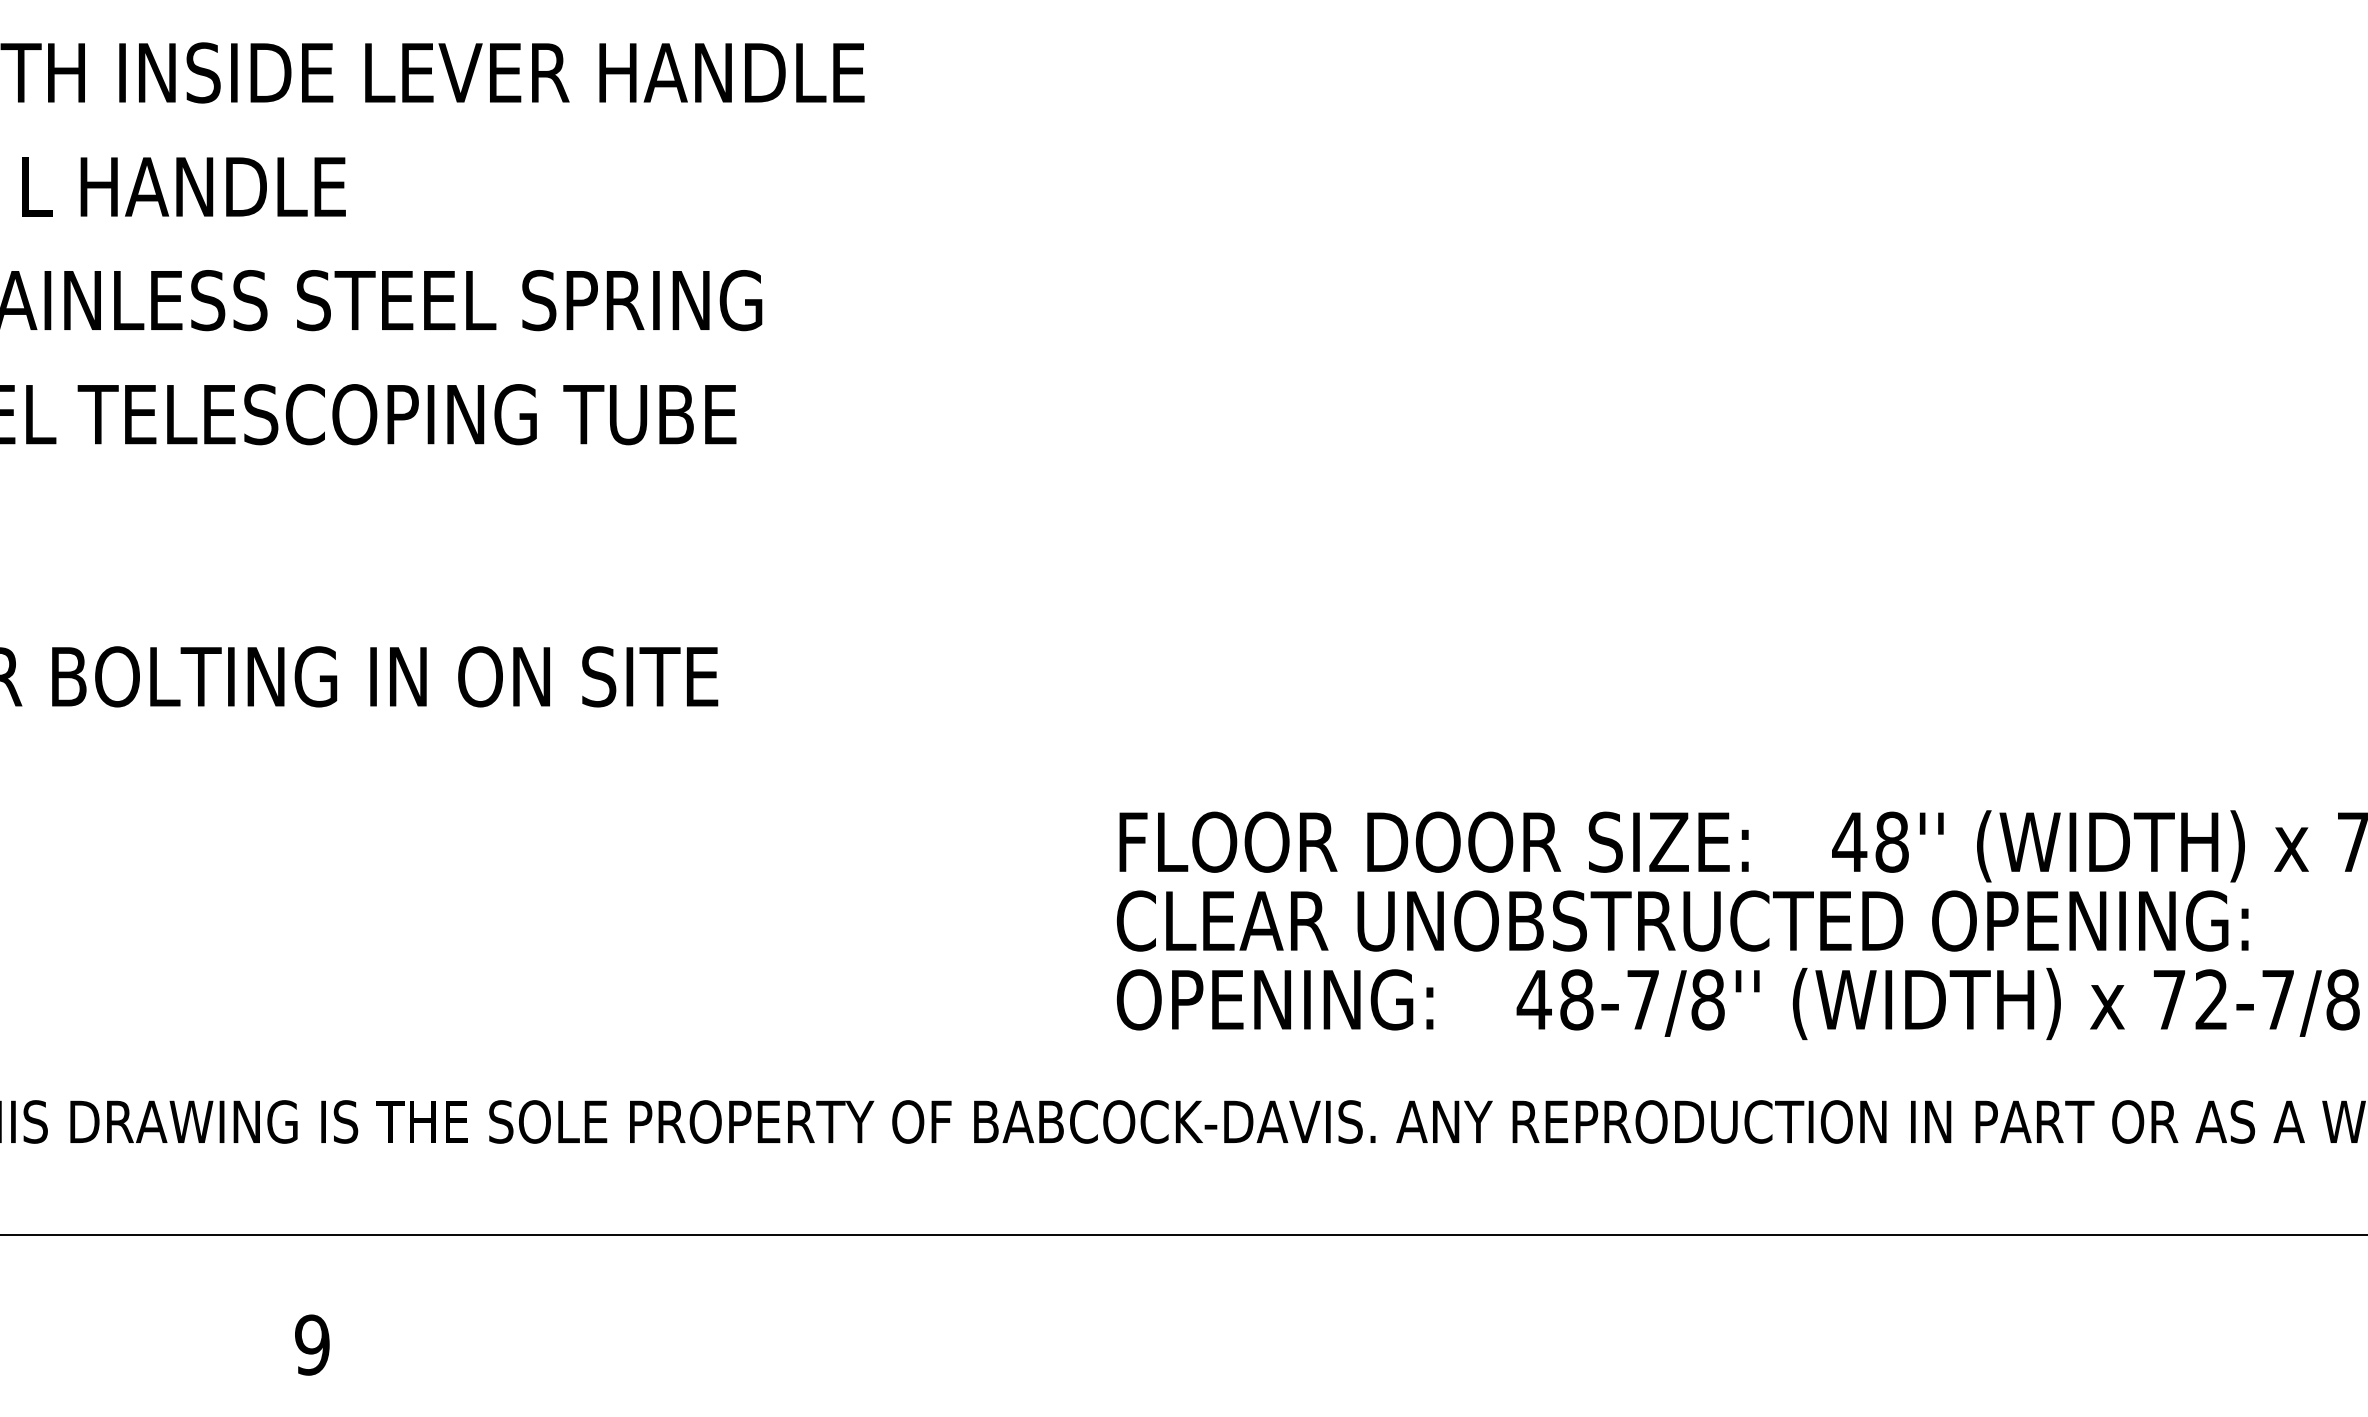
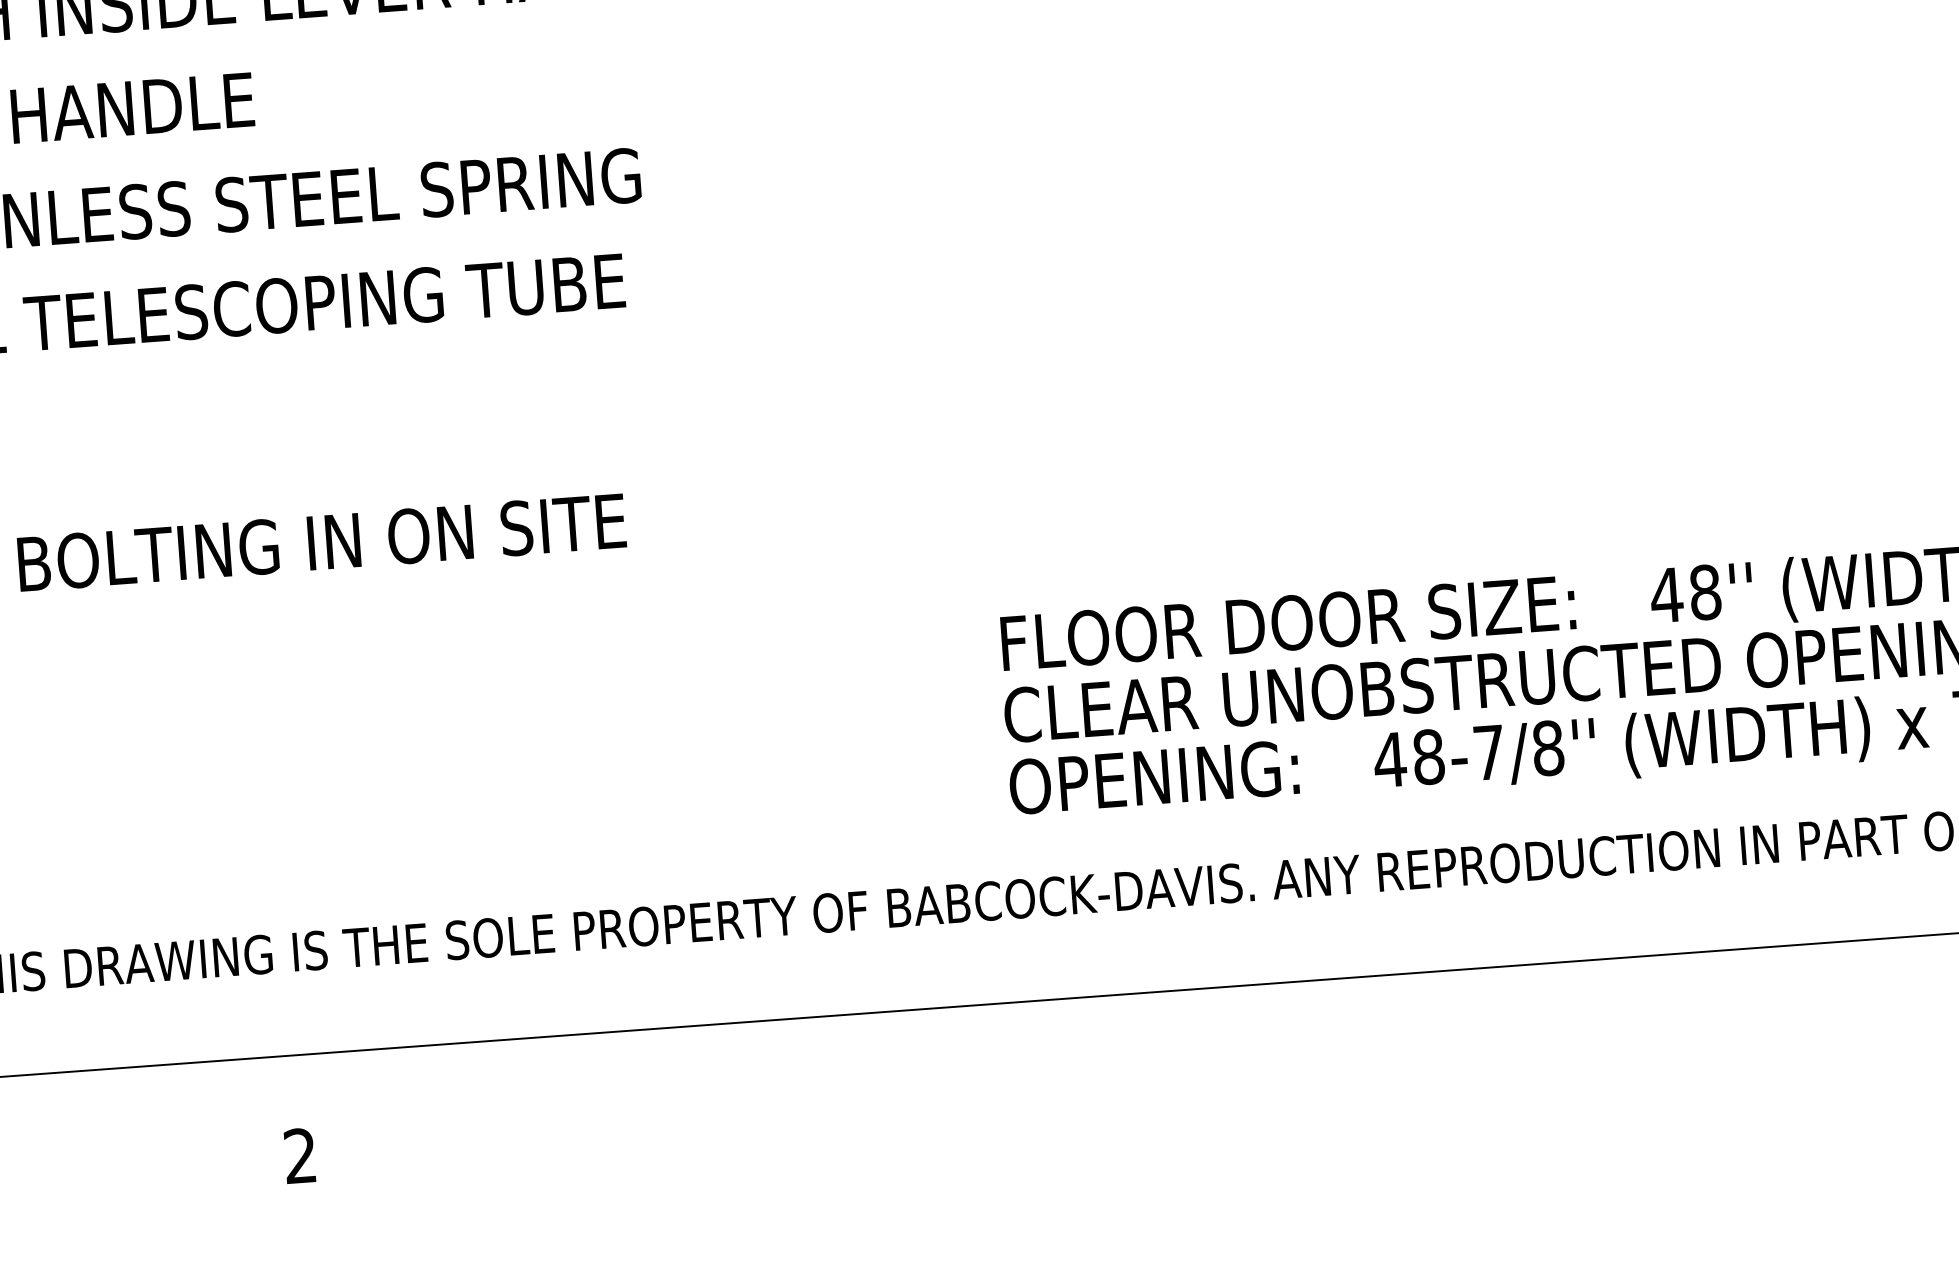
text: (312, 1344) -> (300, 1155), 9 -> 2

